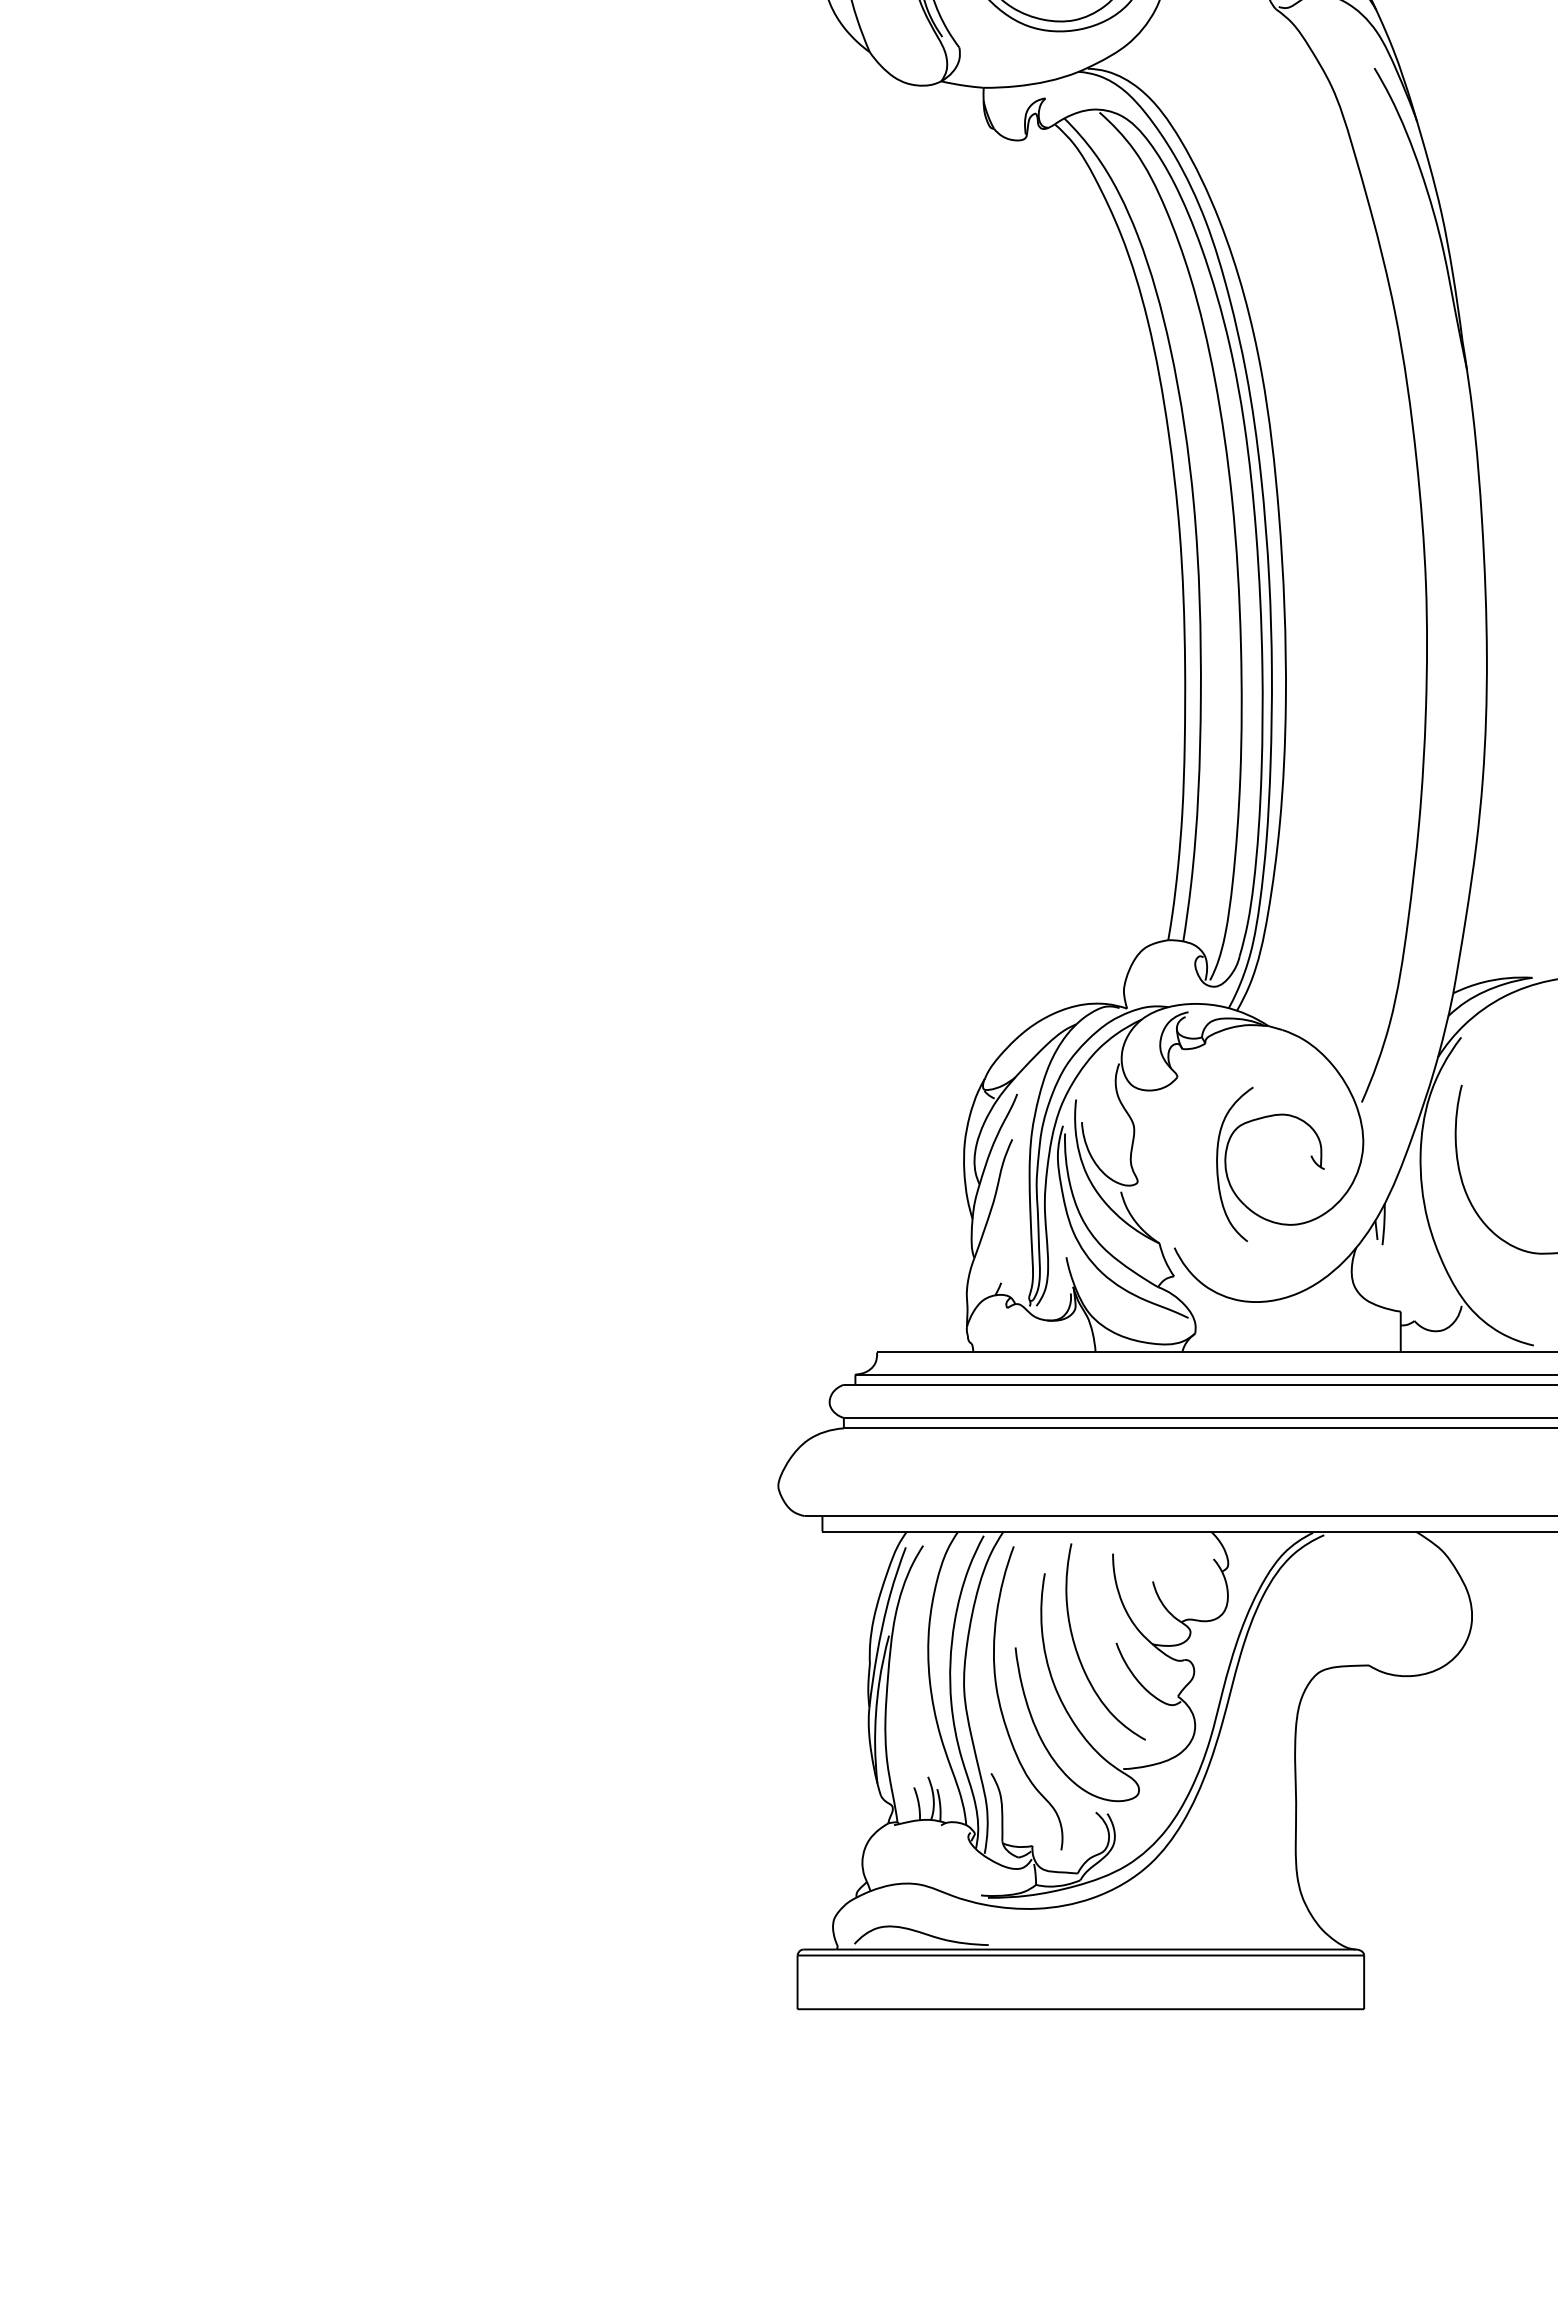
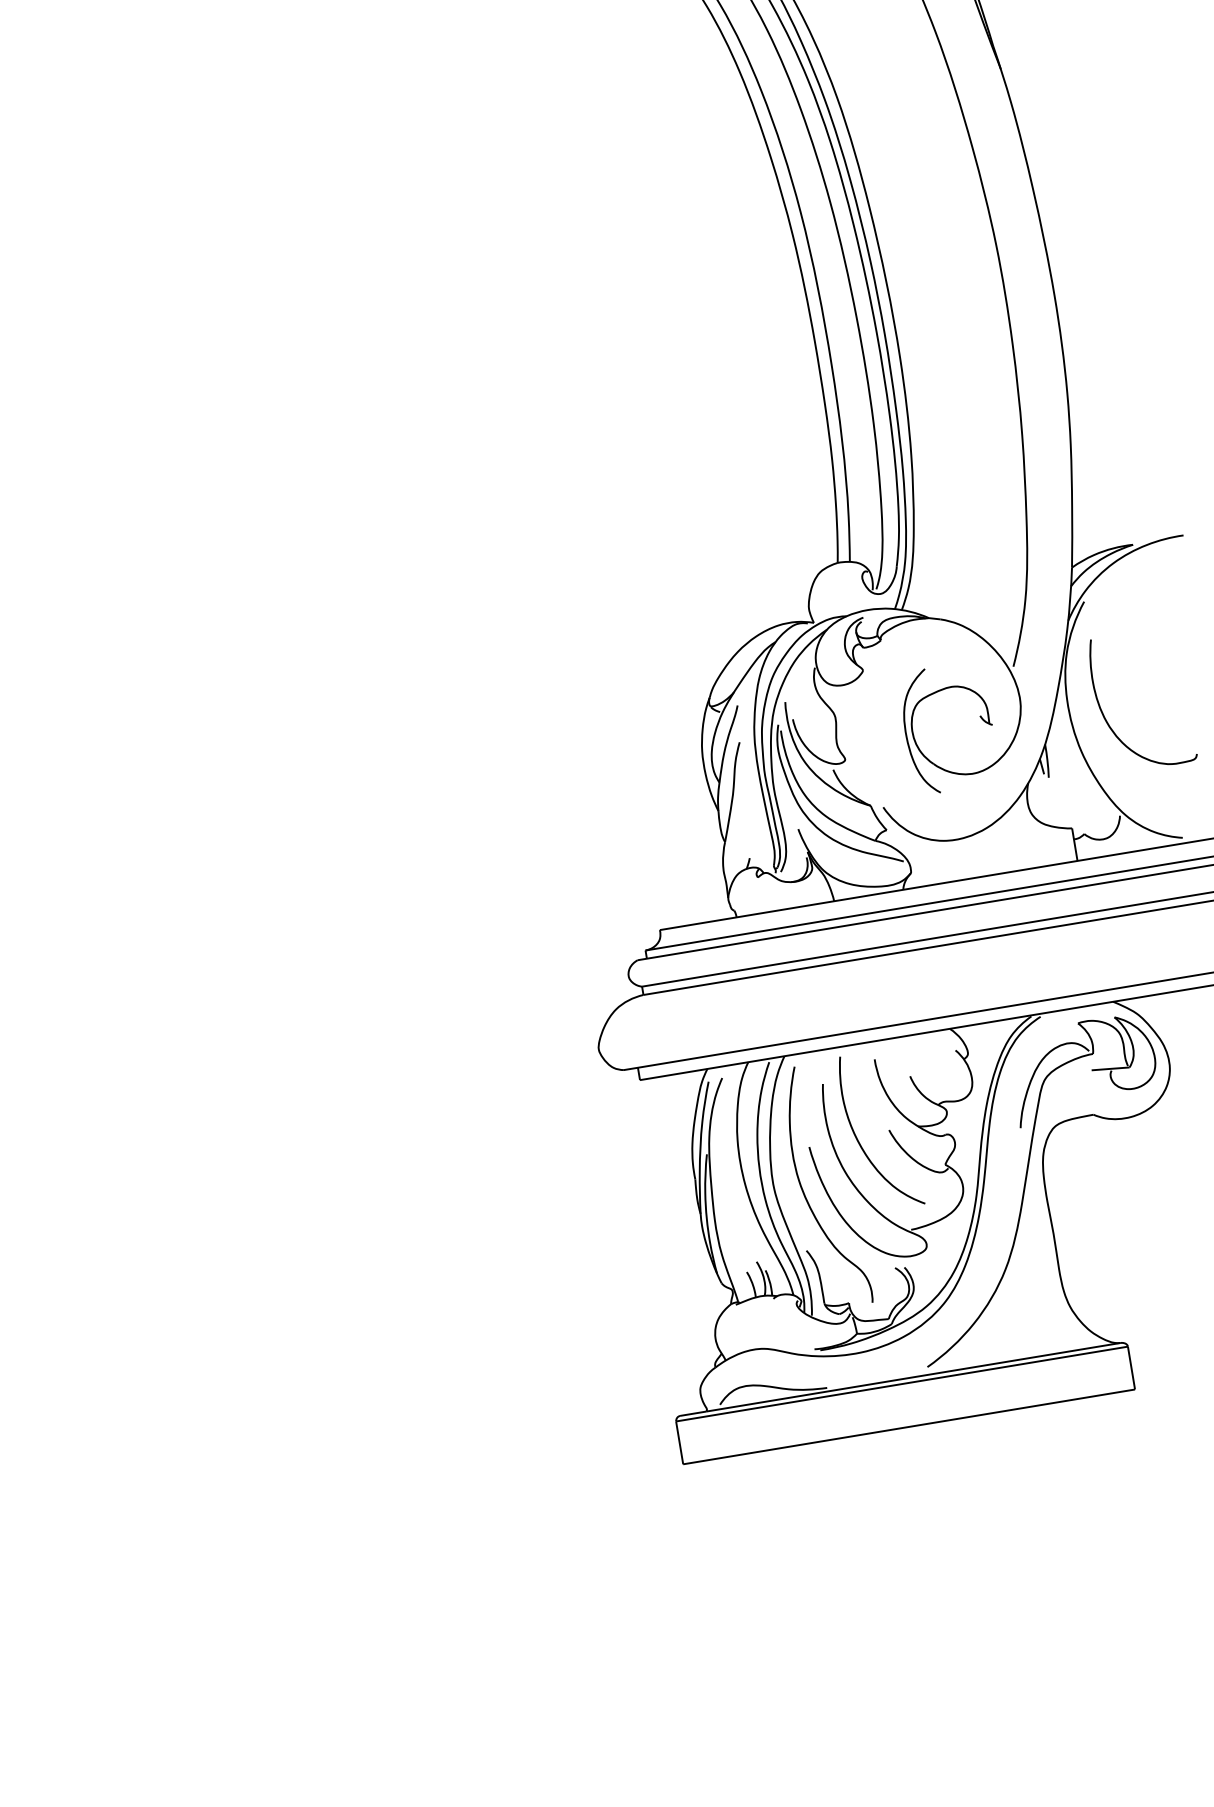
part: (1271, 1740) -> (1025, 1187), added

